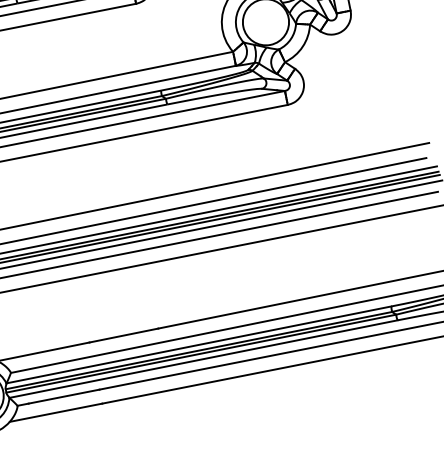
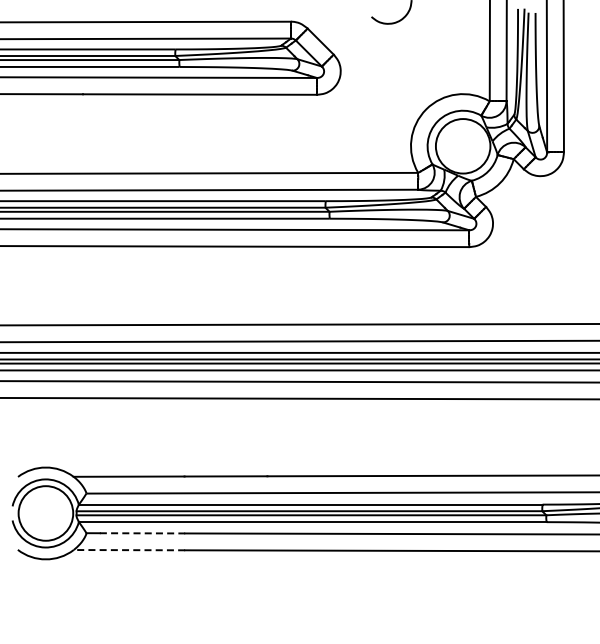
line: (64, 396) -> (142, 533), solid -> dashed
line: (56, 413) -> (129, 550), solid -> dashed

